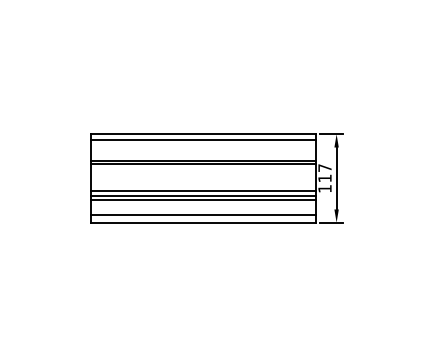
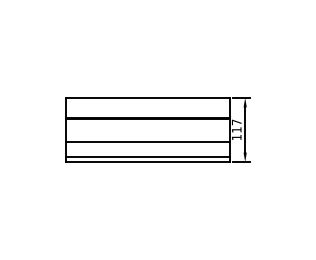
line: (203, 140) -> (148, 102), removed
line: (203, 191) -> (148, 139), removed
line: (203, 200) -> (148, 146), removed

